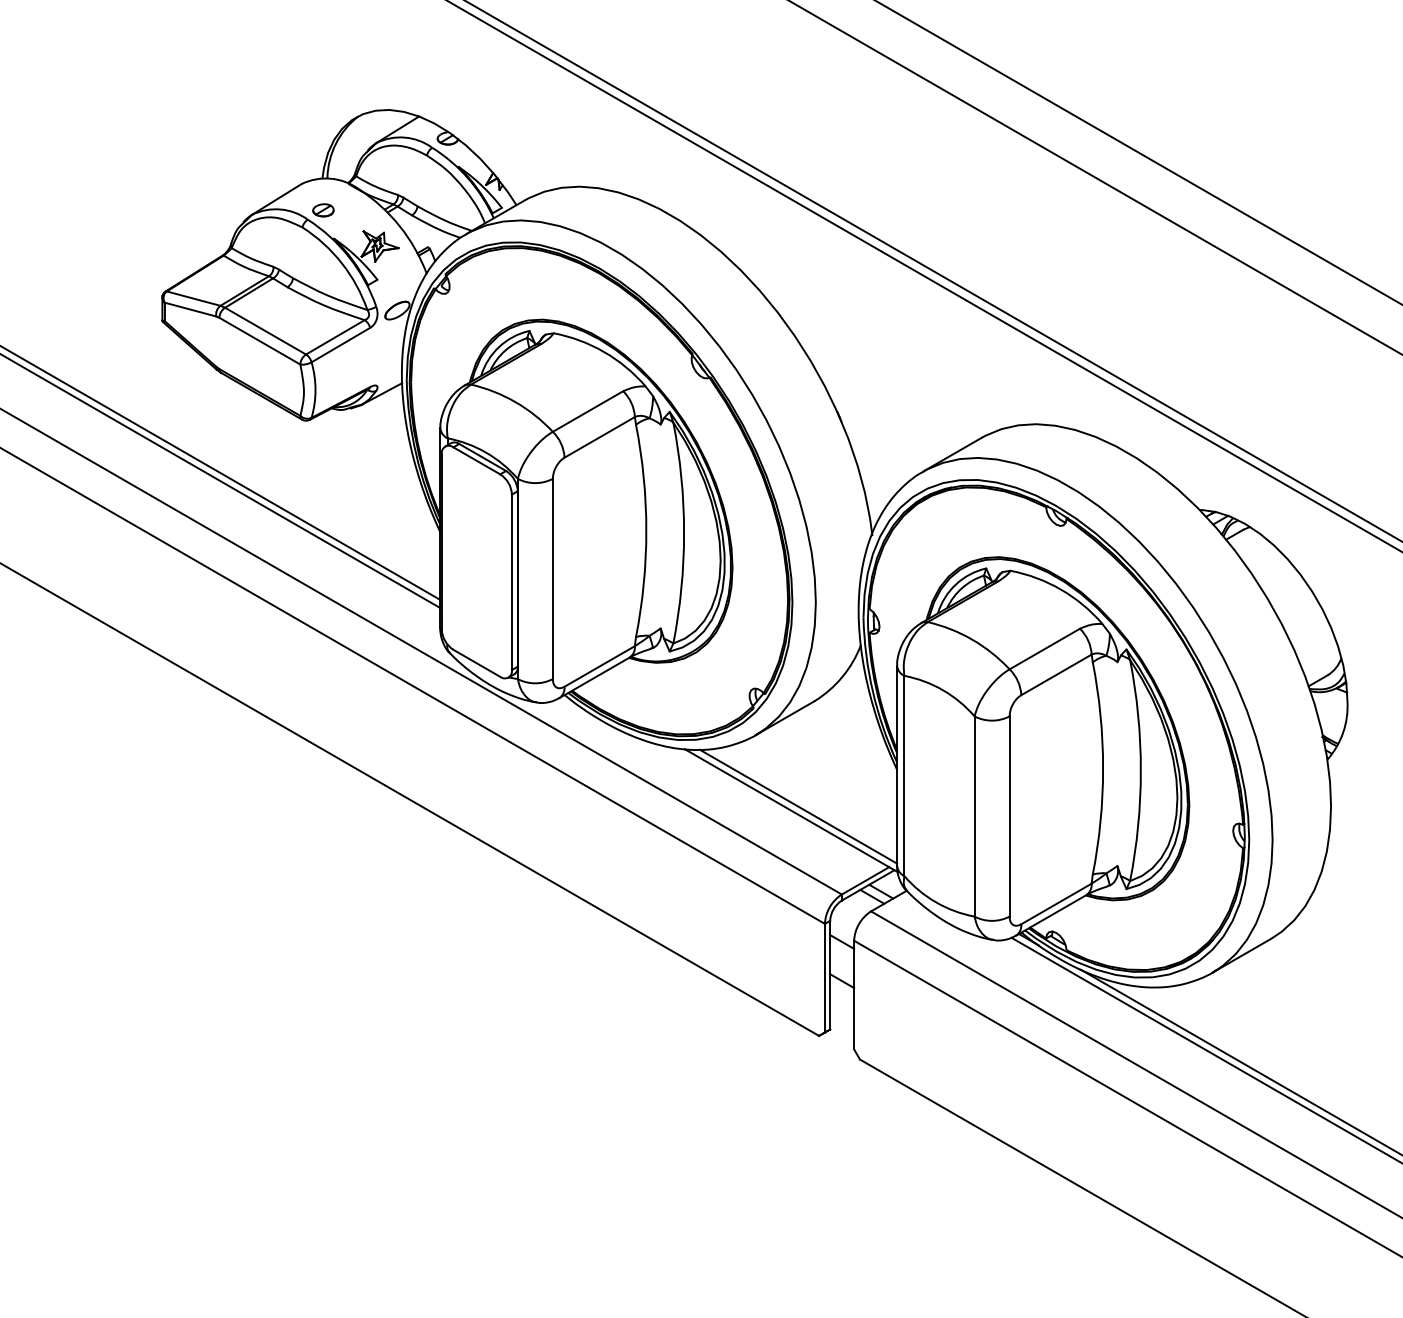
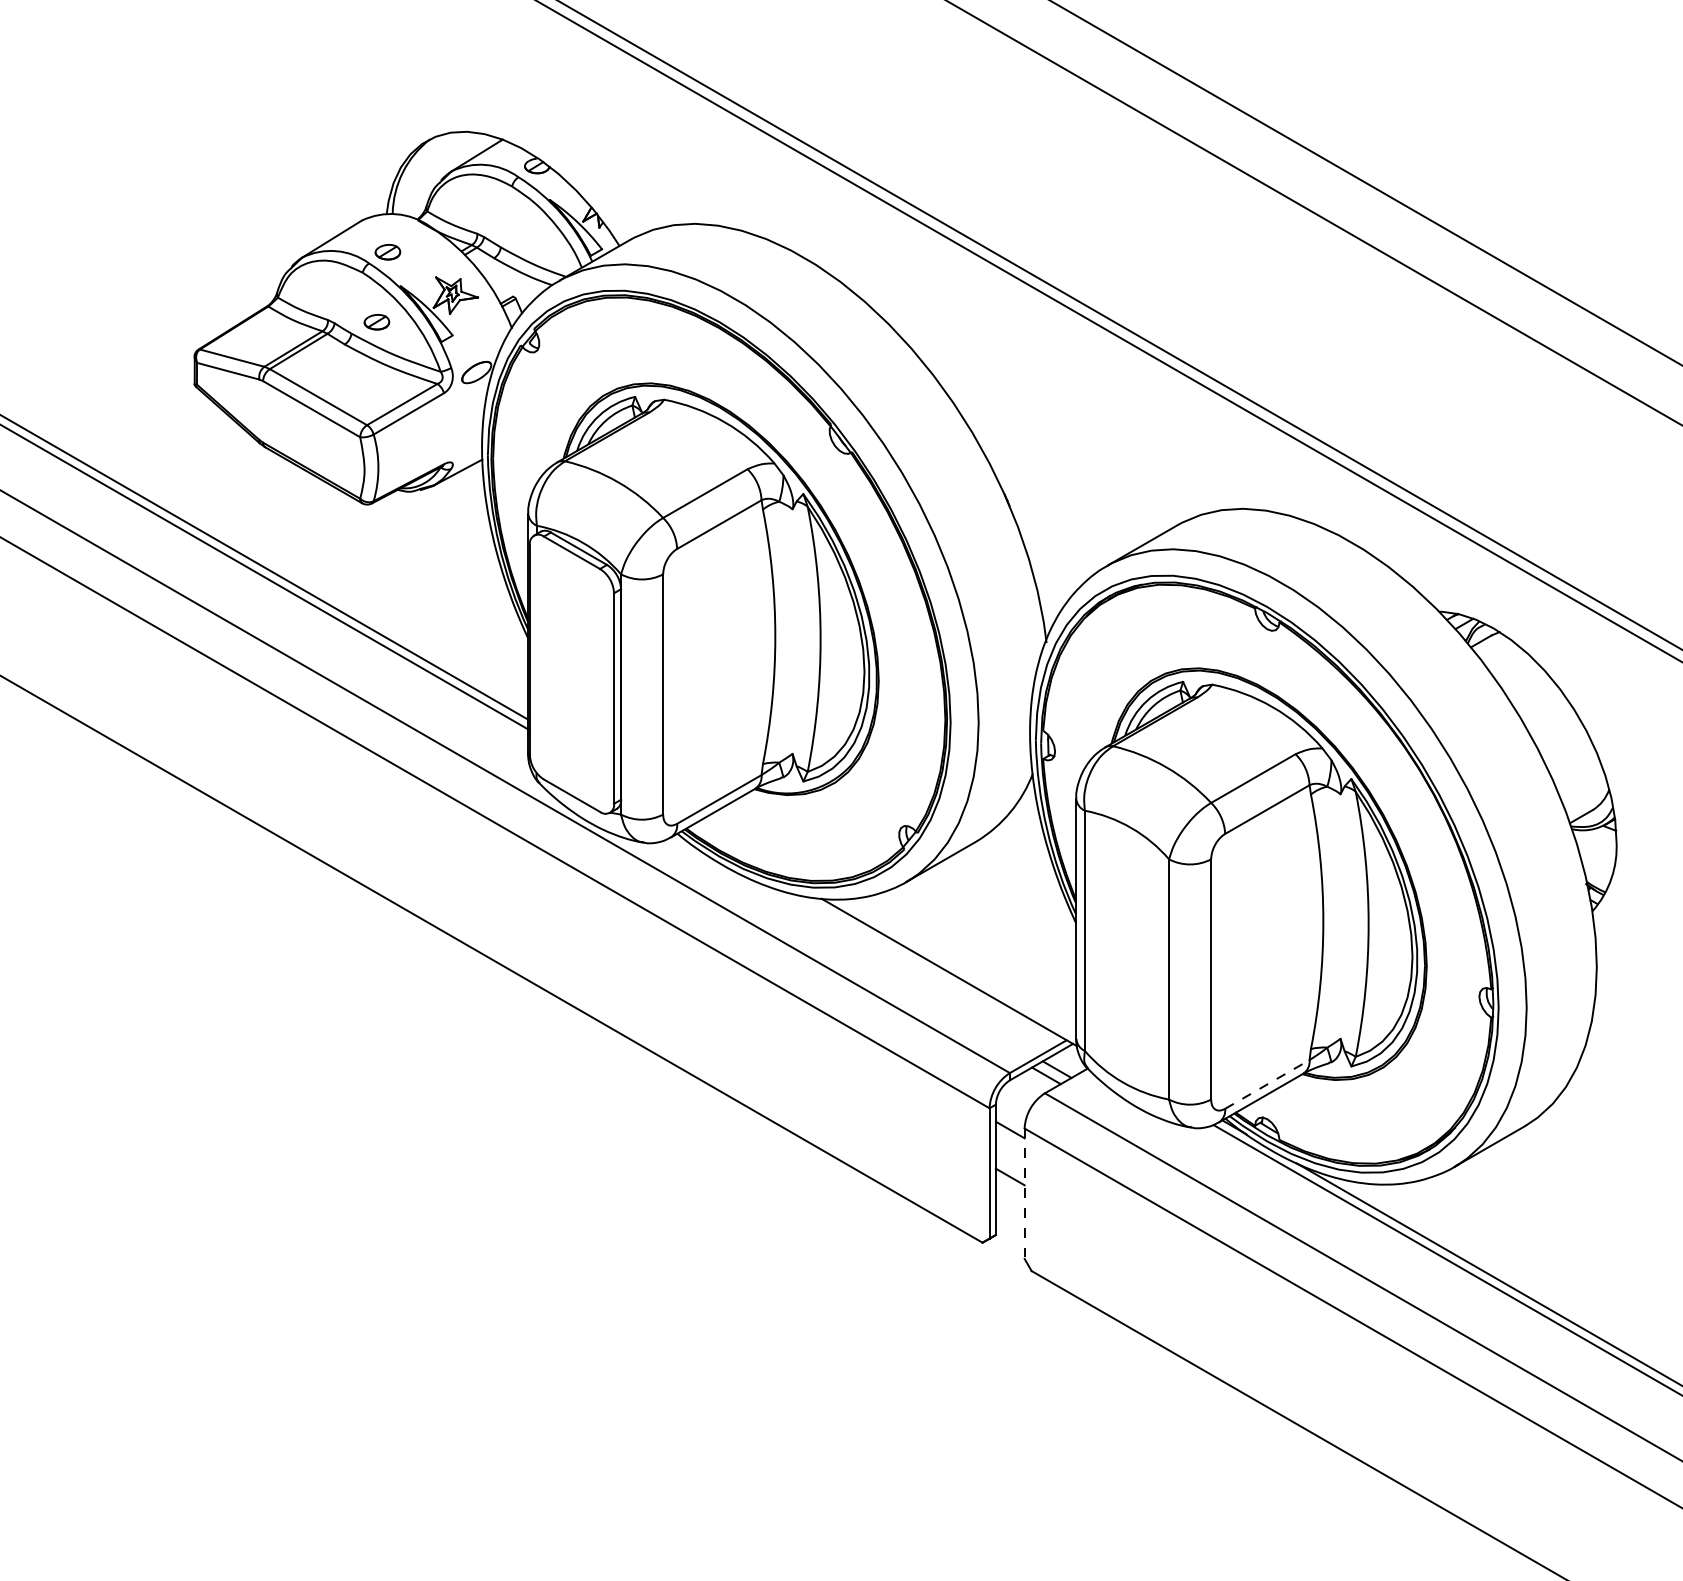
part: (313, 268) -> (376, 322), added
line: (798, 806) -> (957, 967), removed
line: (1056, 904) -> (1267, 1084), solid -> dashed
line: (854, 995) -> (1024, 1194), solid -> dashed

